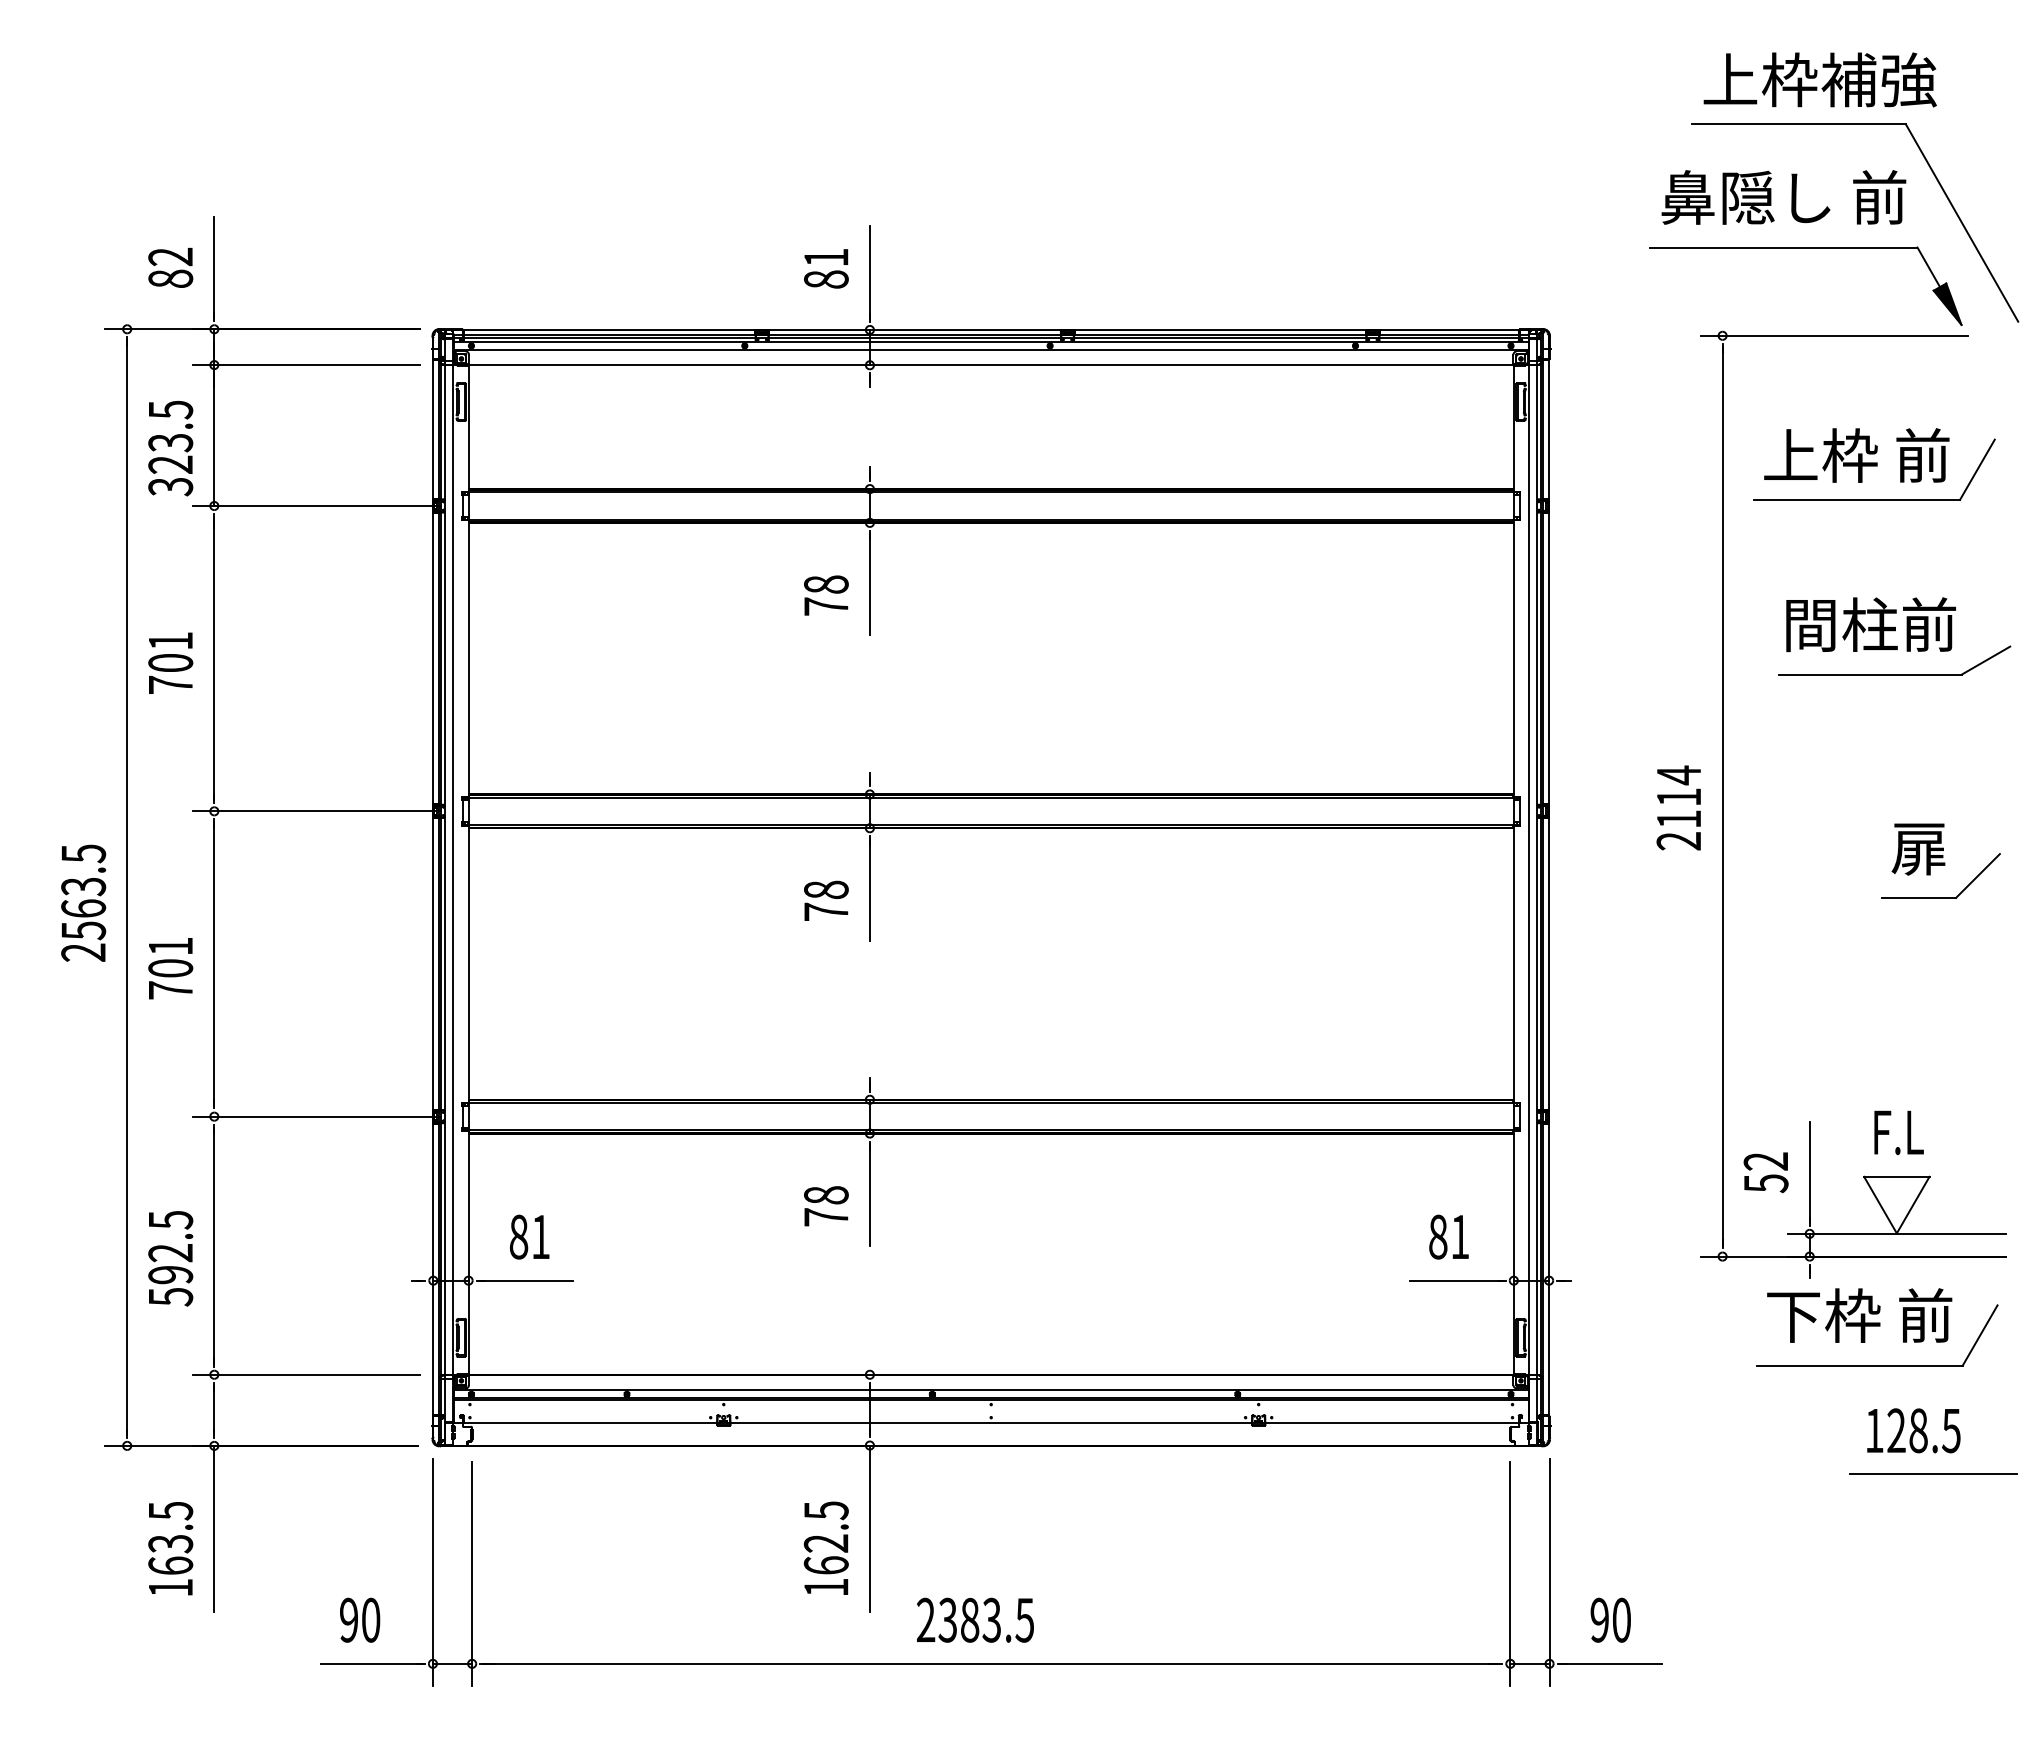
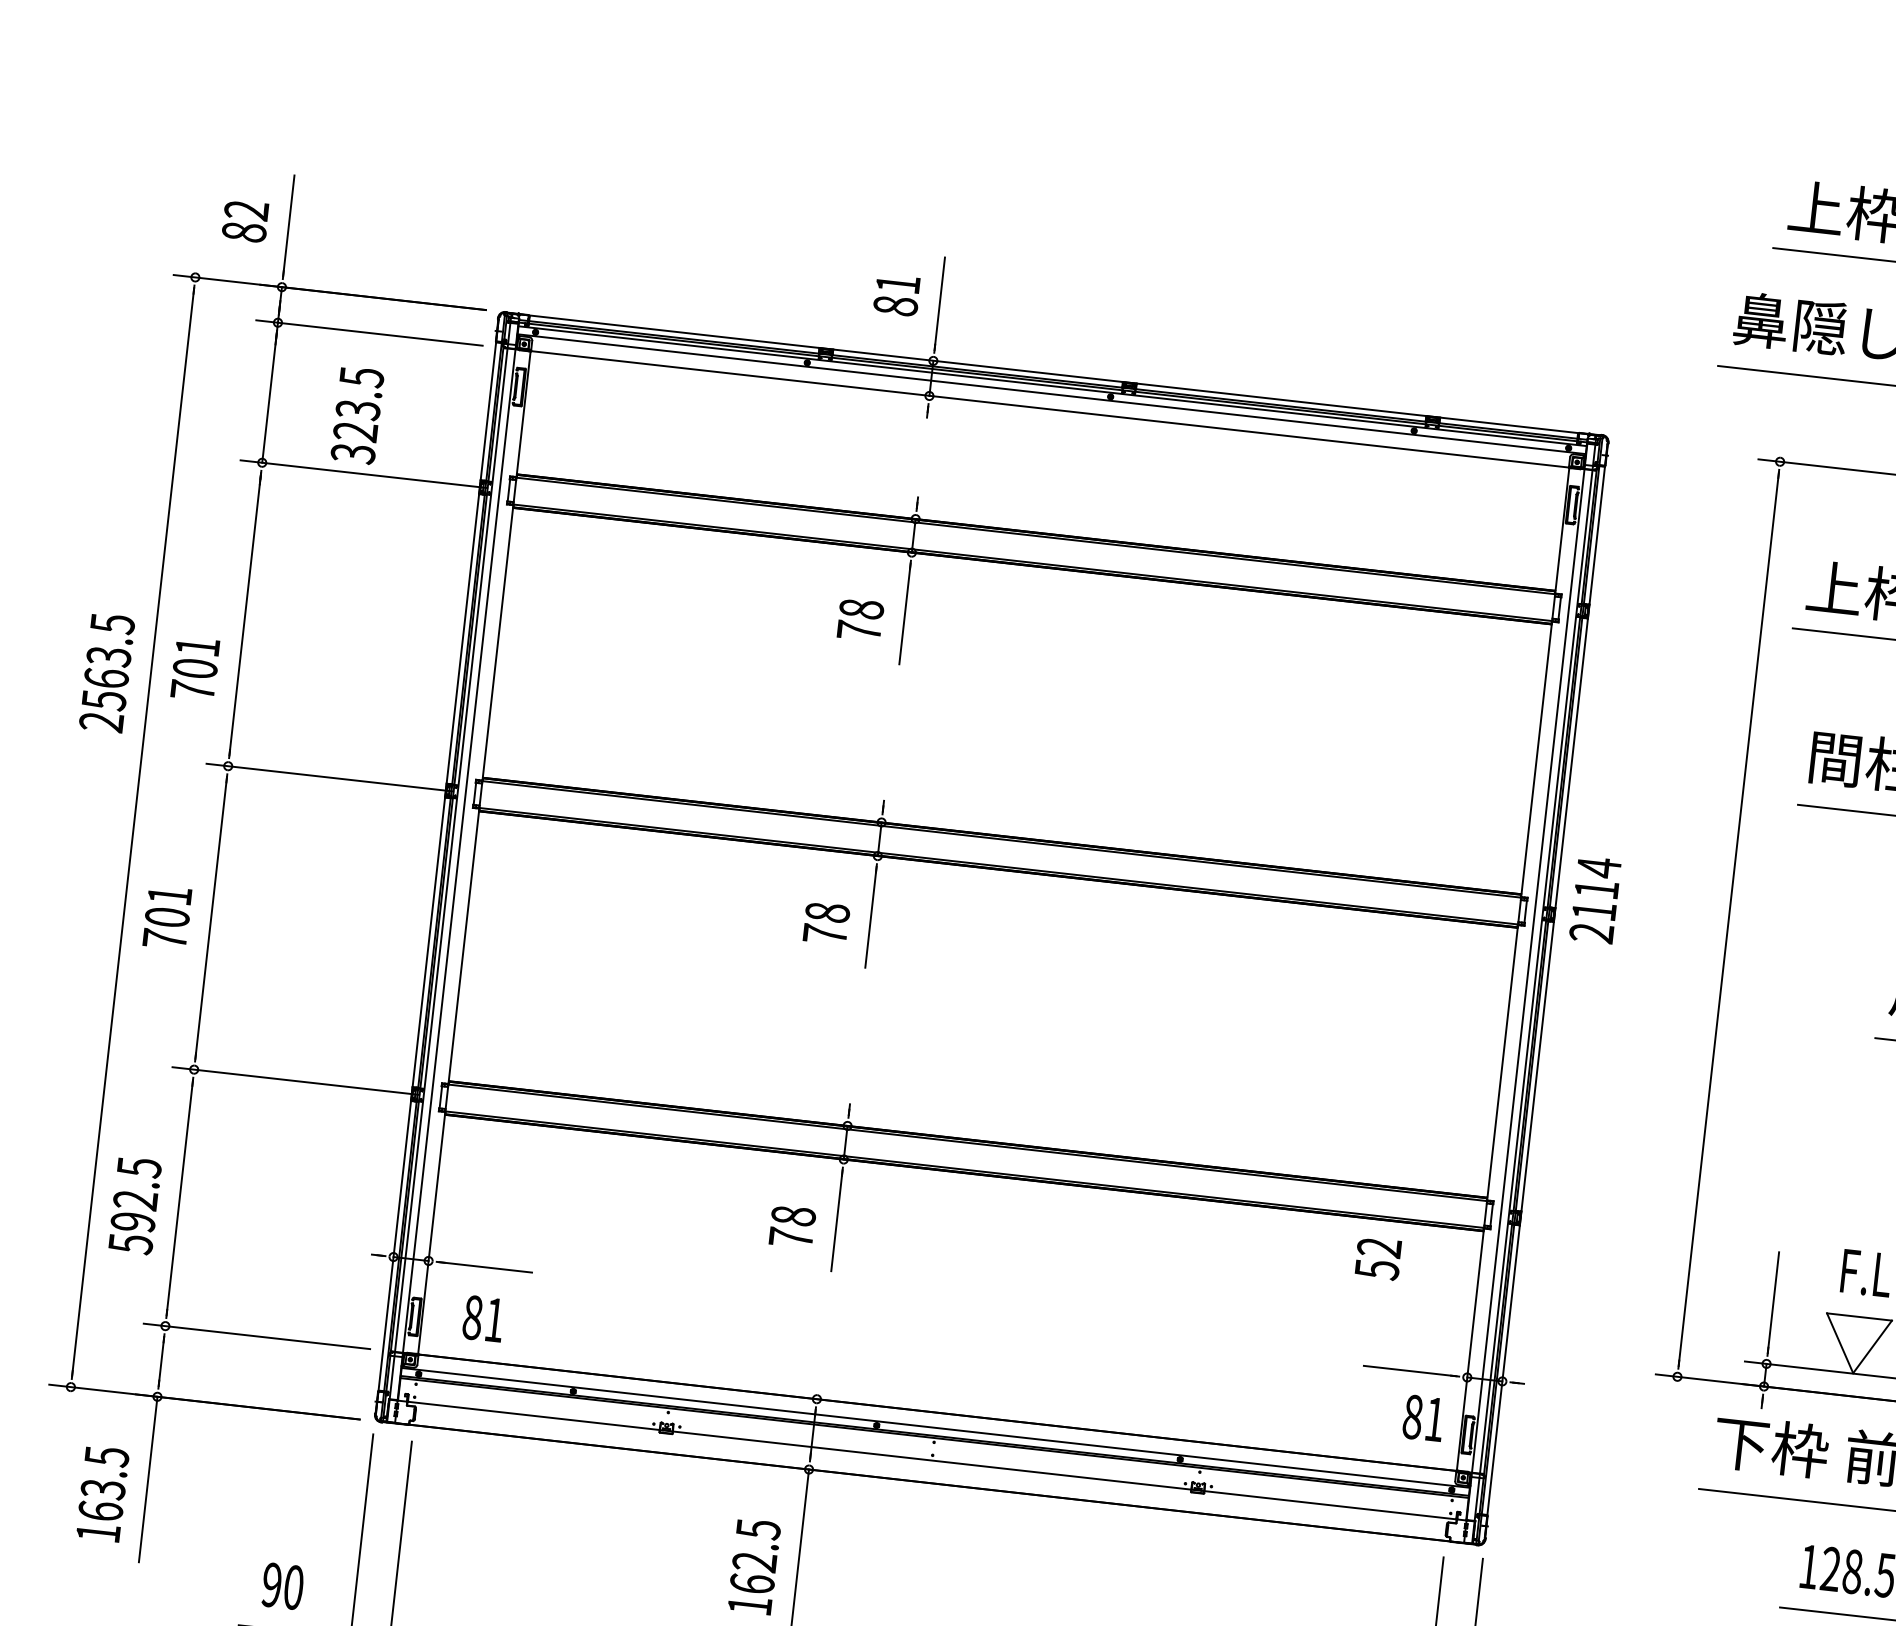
text: (170, 448) -> (357, 415), moved
text: (170, 662) -> (195, 668), moved
text: (1678, 807) -> (1595, 899), moved
text: (83, 902) -> (107, 672), moved
text: (1765, 1172) -> (1377, 1258), moved
text: (529, 1236) -> (483, 1318), moved
text: (1448, 1236) -> (1423, 1417), moved

